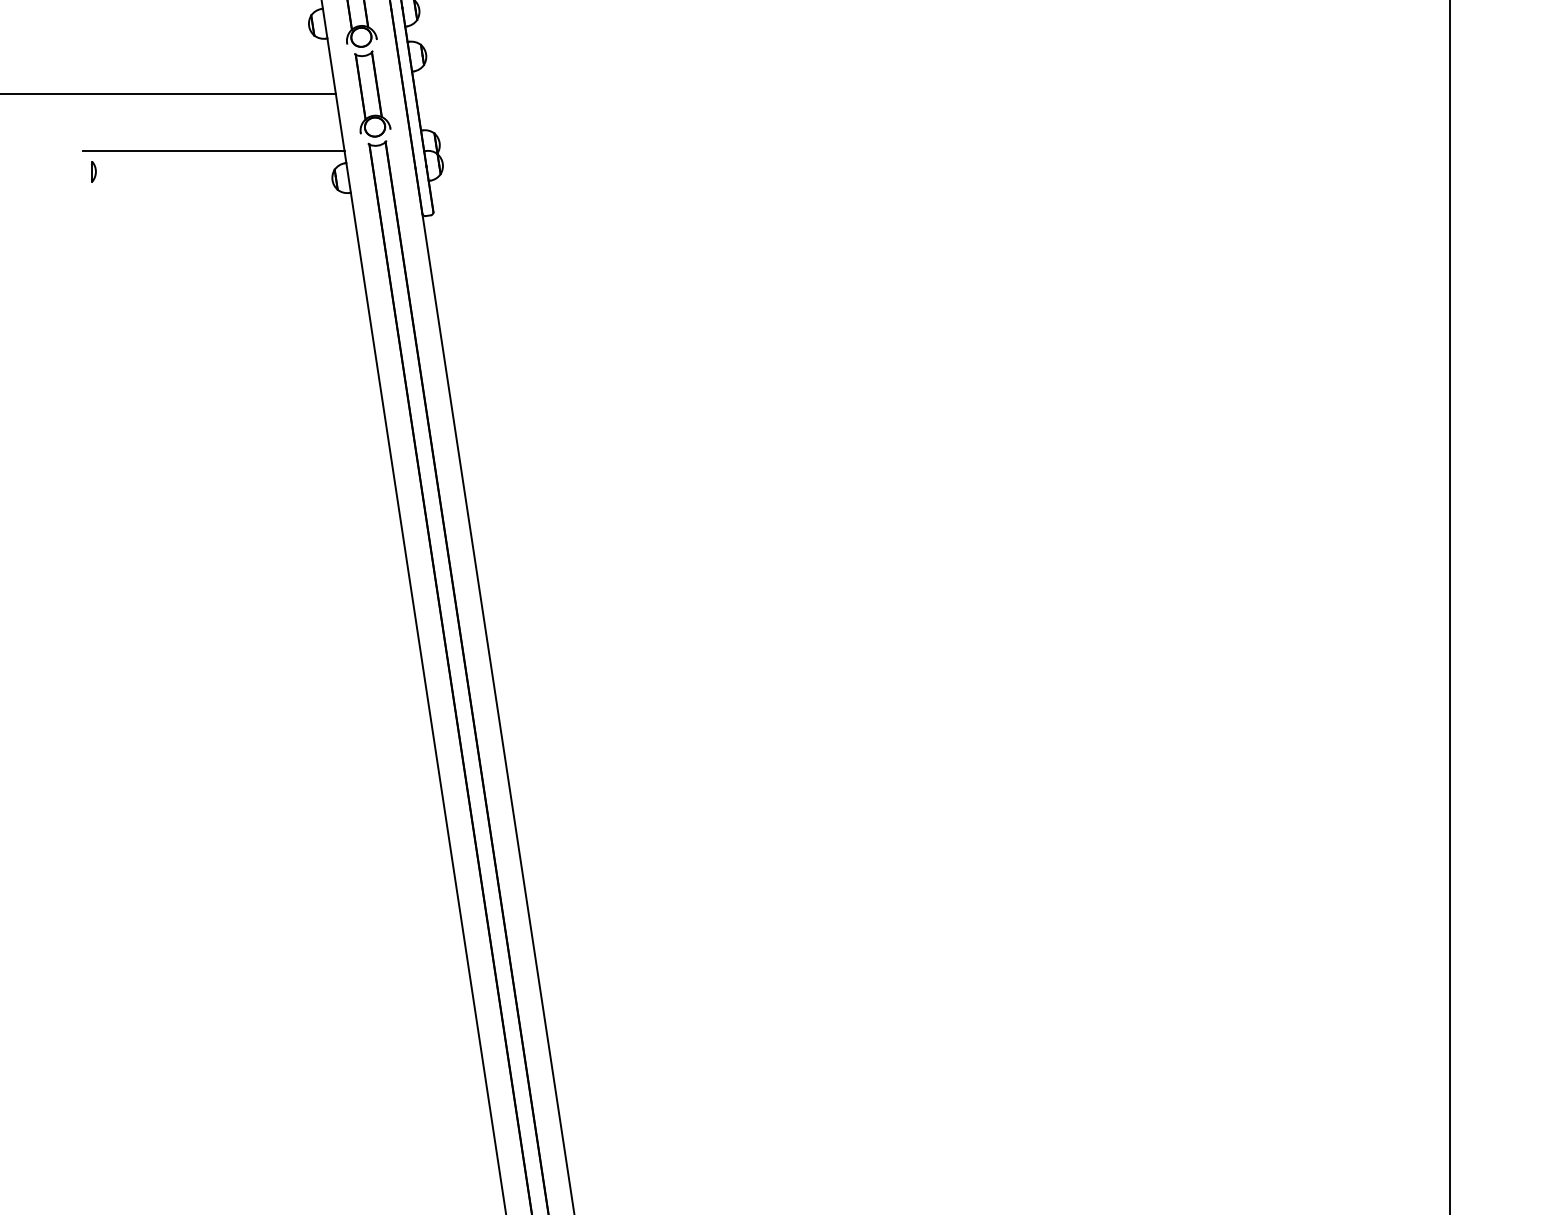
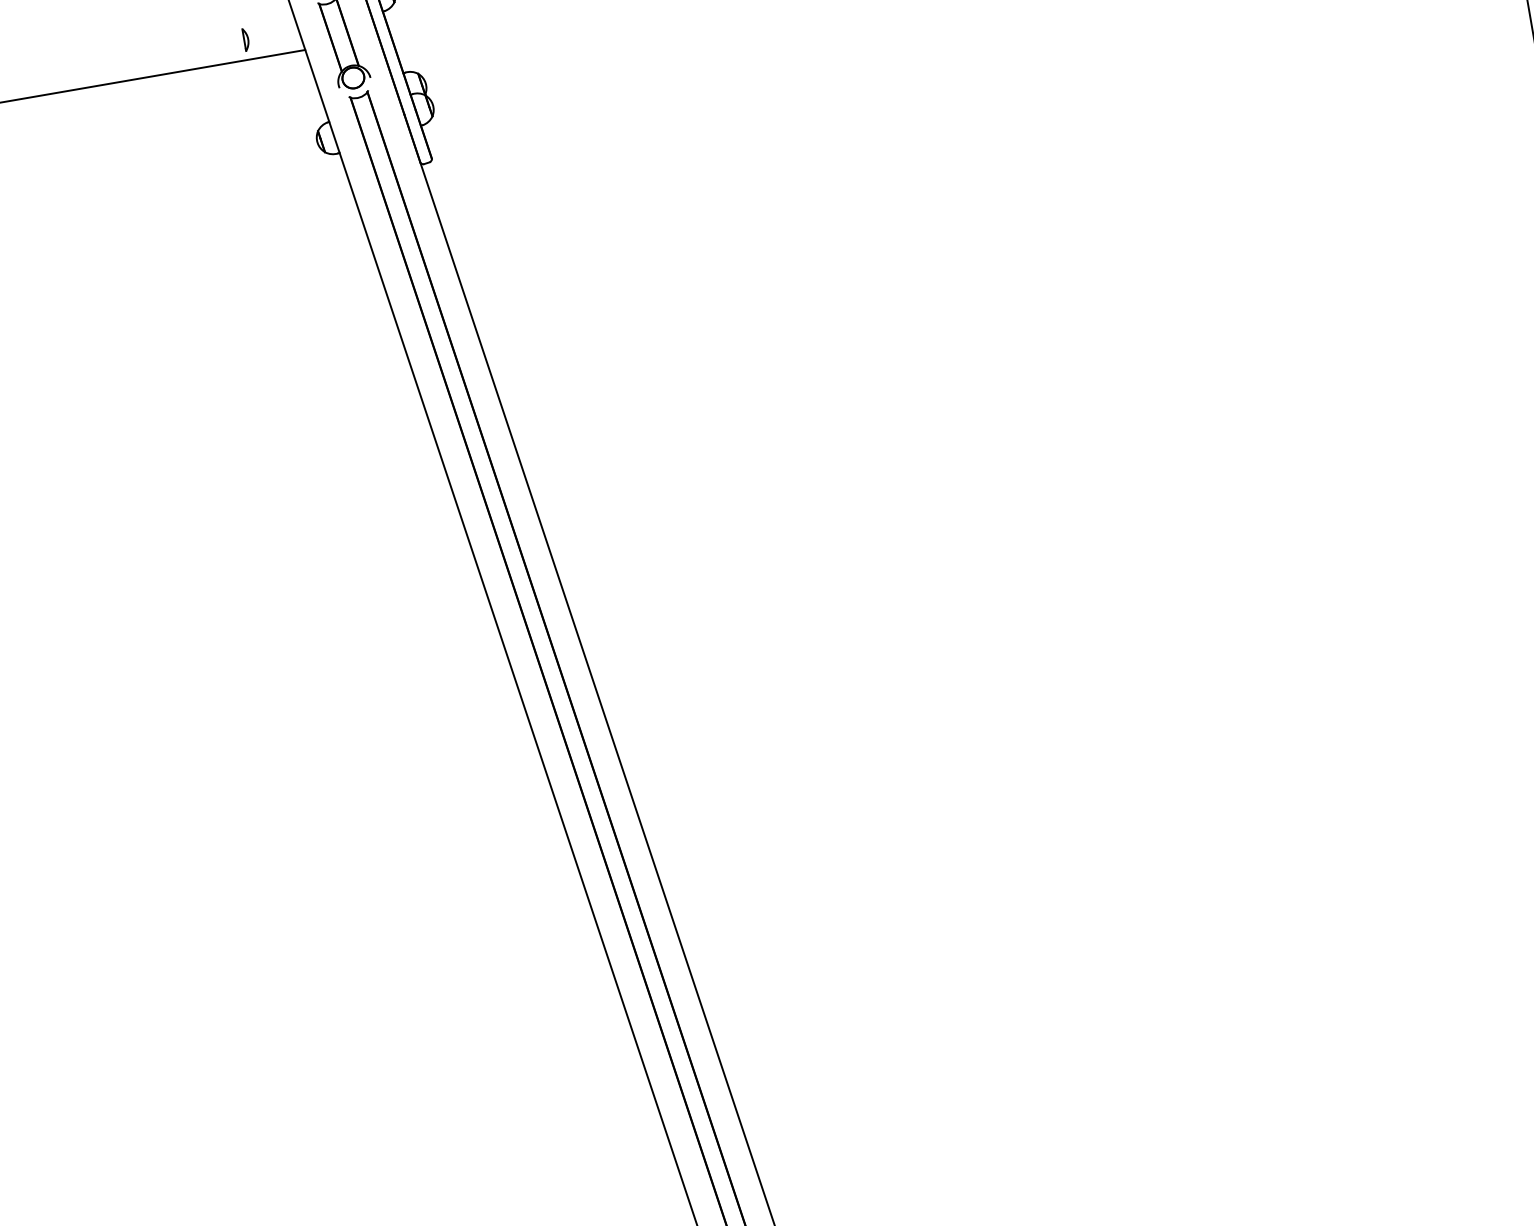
line: (213, 151) -> (184, 134), removed
part: (93, 171) -> (245, 39), moved

